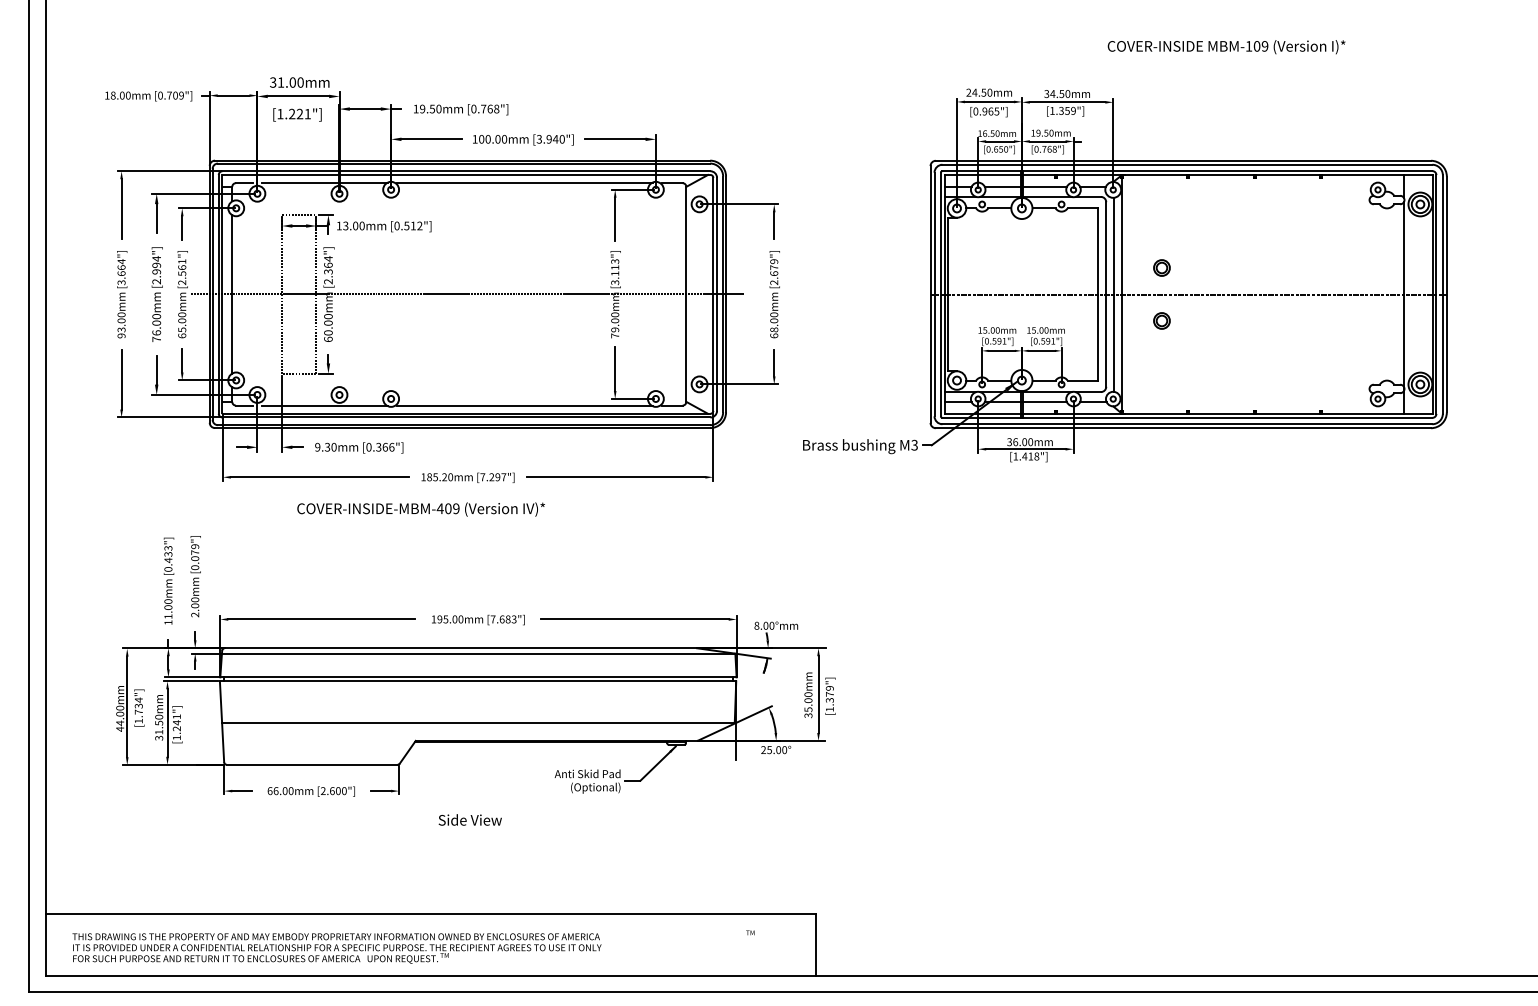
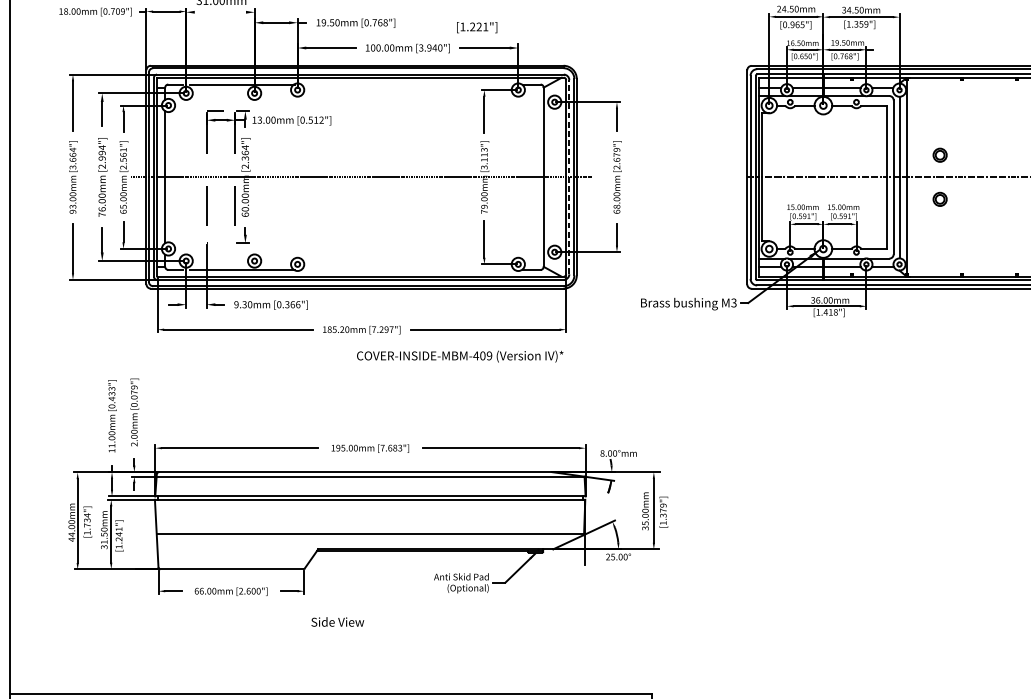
line: (298, 96) -> (220, 12), removed
text: (297, 114) -> (477, 27), moved
line: (524, 183) -> (408, 84), removed
line: (717, 294) -> (569, 177), solid -> dashed
line: (524, 405) -> (408, 269), removed
text: (420, 509) -> (459, 356), moved
text: (469, 819) -> (337, 621), moved

